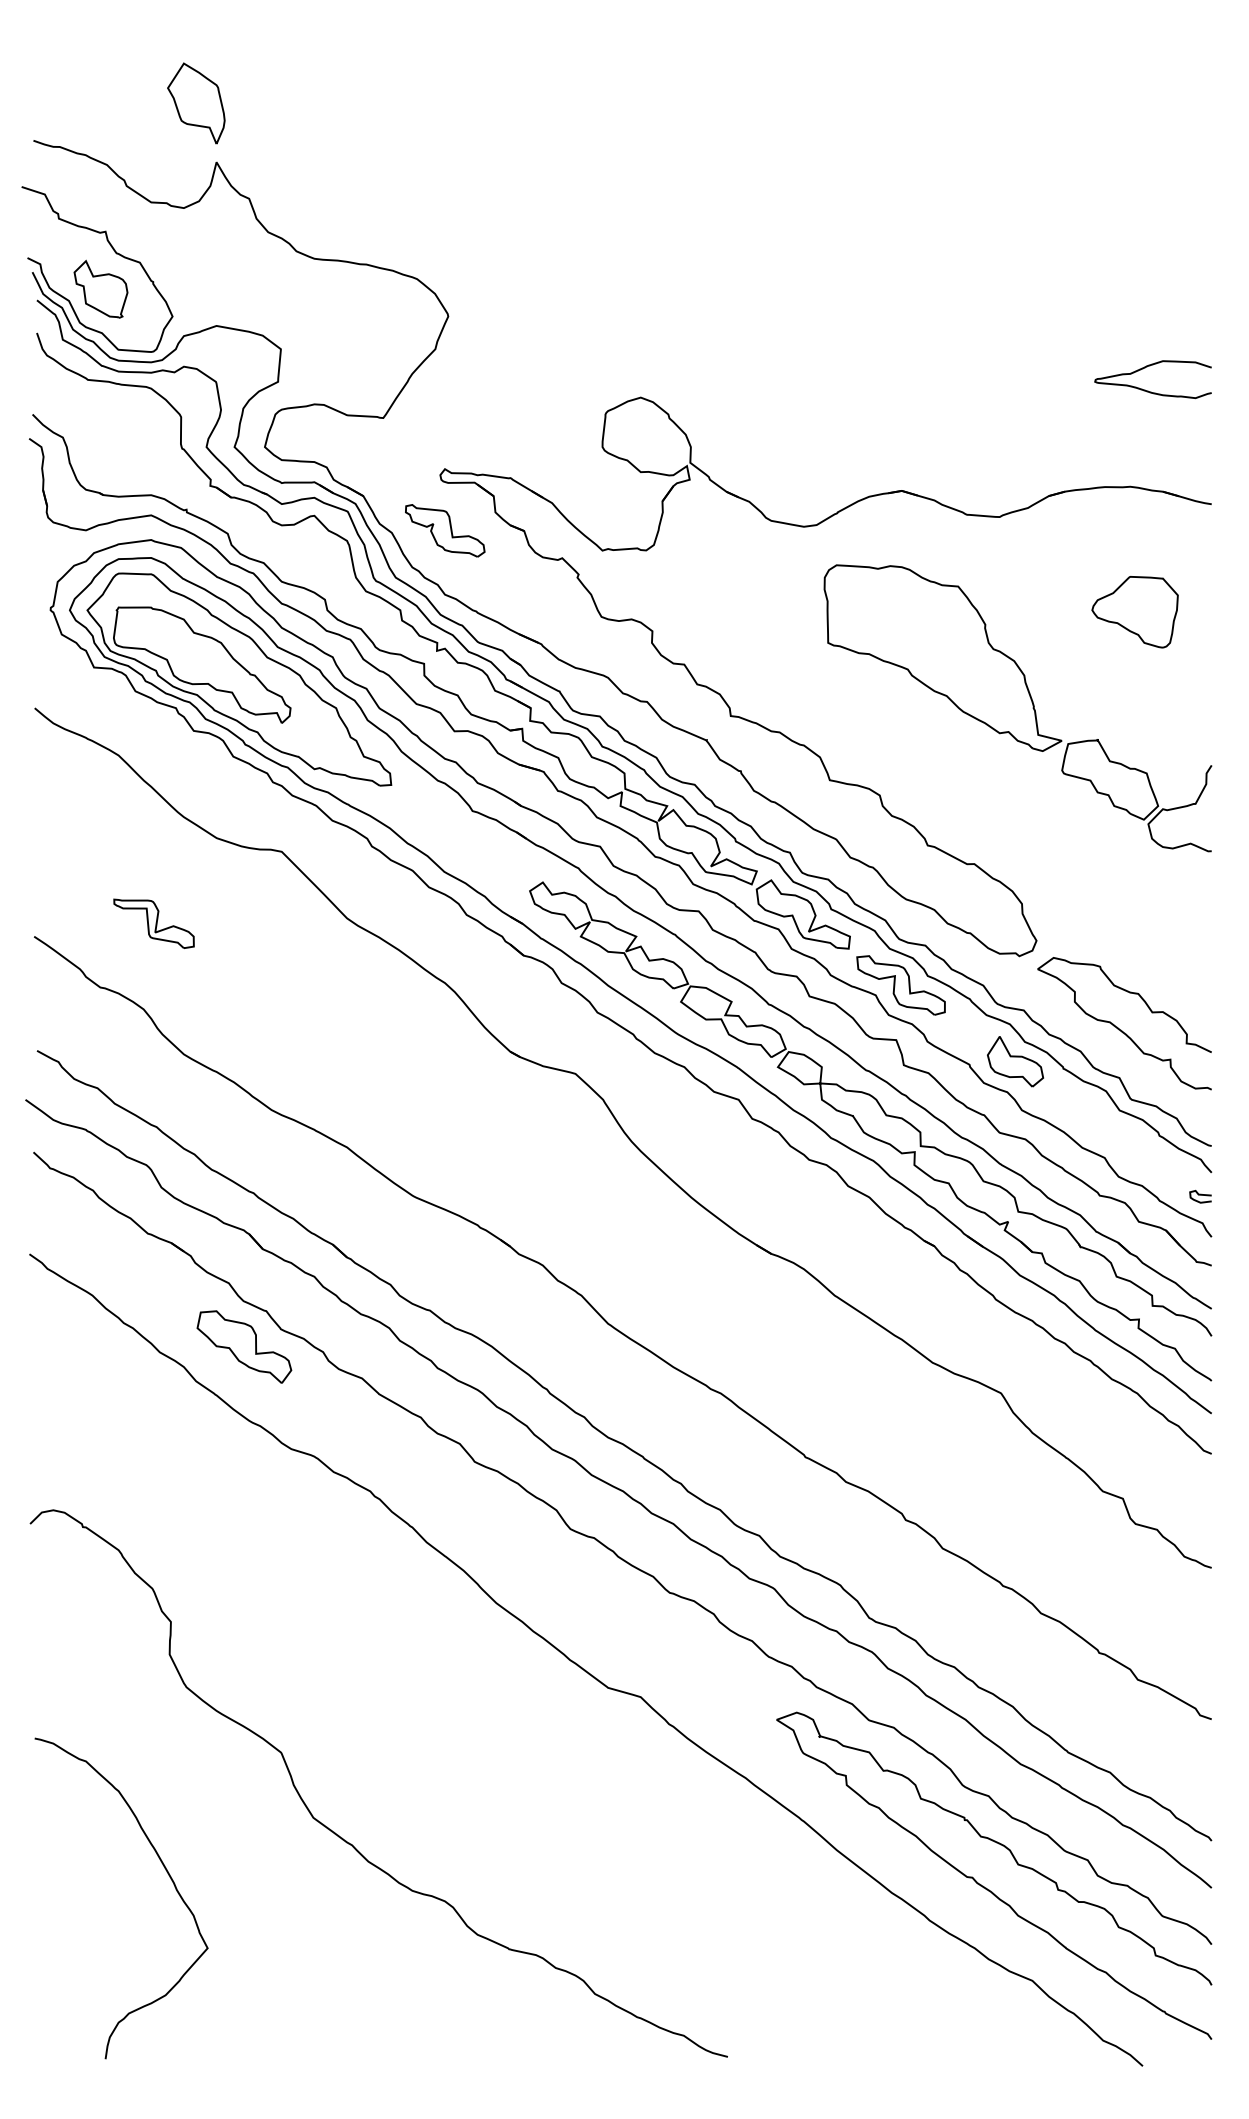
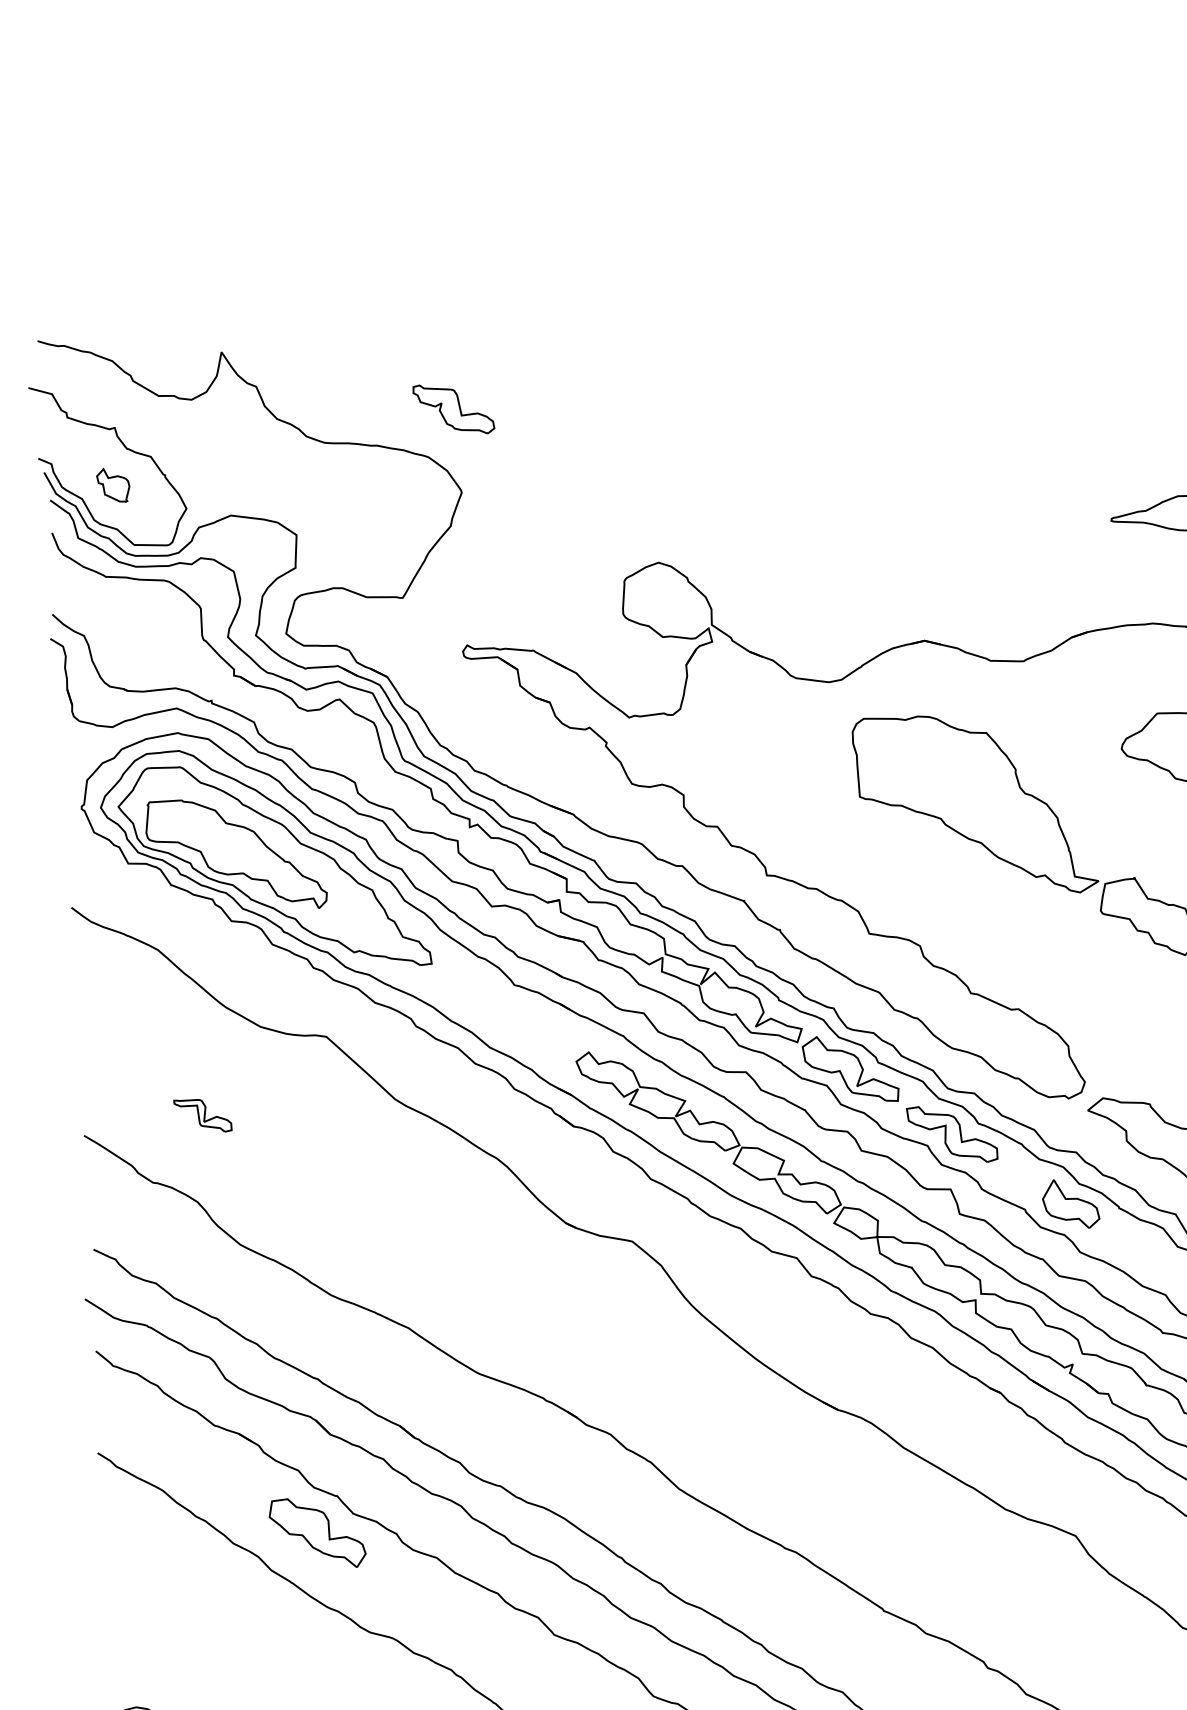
part: (196, 103) -> (198, 294), removed
part: (100, 288) -> (112, 484), size x0.6
part: (445, 530) -> (454, 409), moved
part: (153, 923) -> (202, 1115), size x0.7

